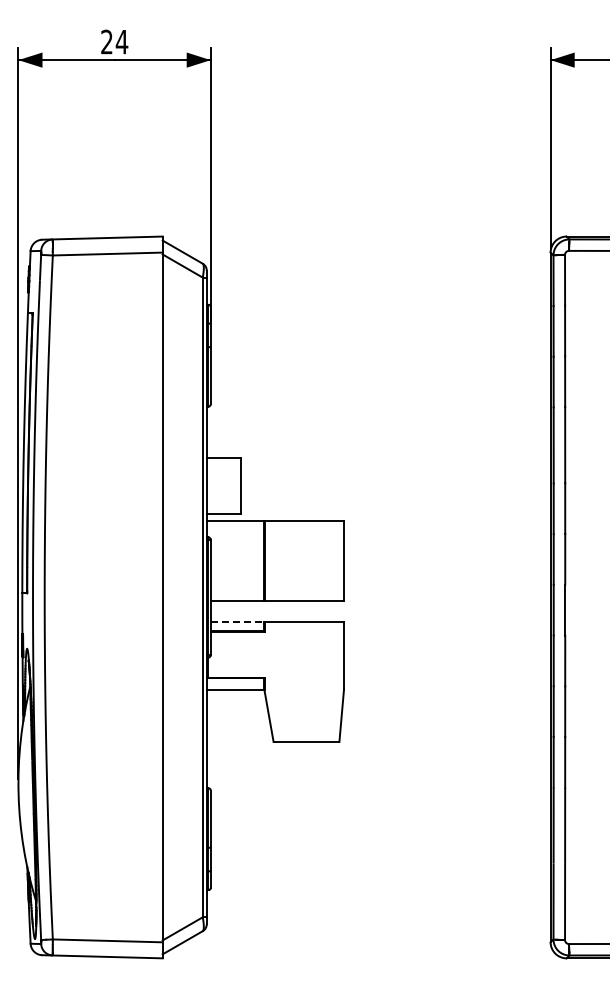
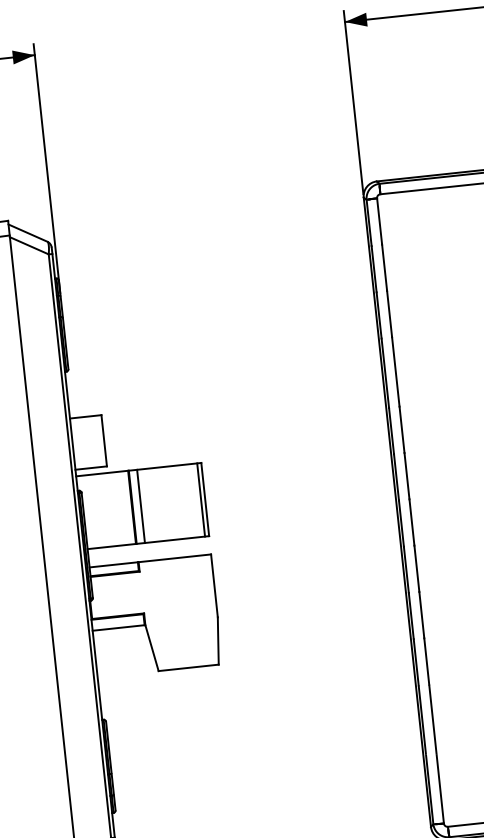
line: (273, 561) -> (140, 506), added
line: (339, 561) -> (201, 500), added
line: (237, 621) -> (113, 564), dashed -> solid

